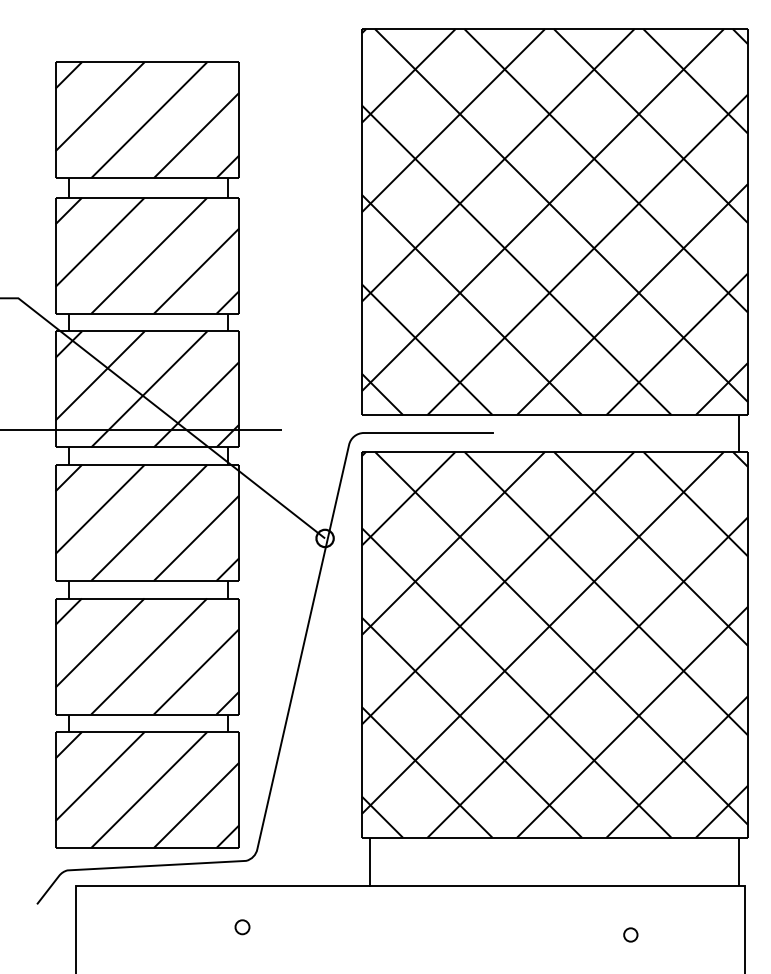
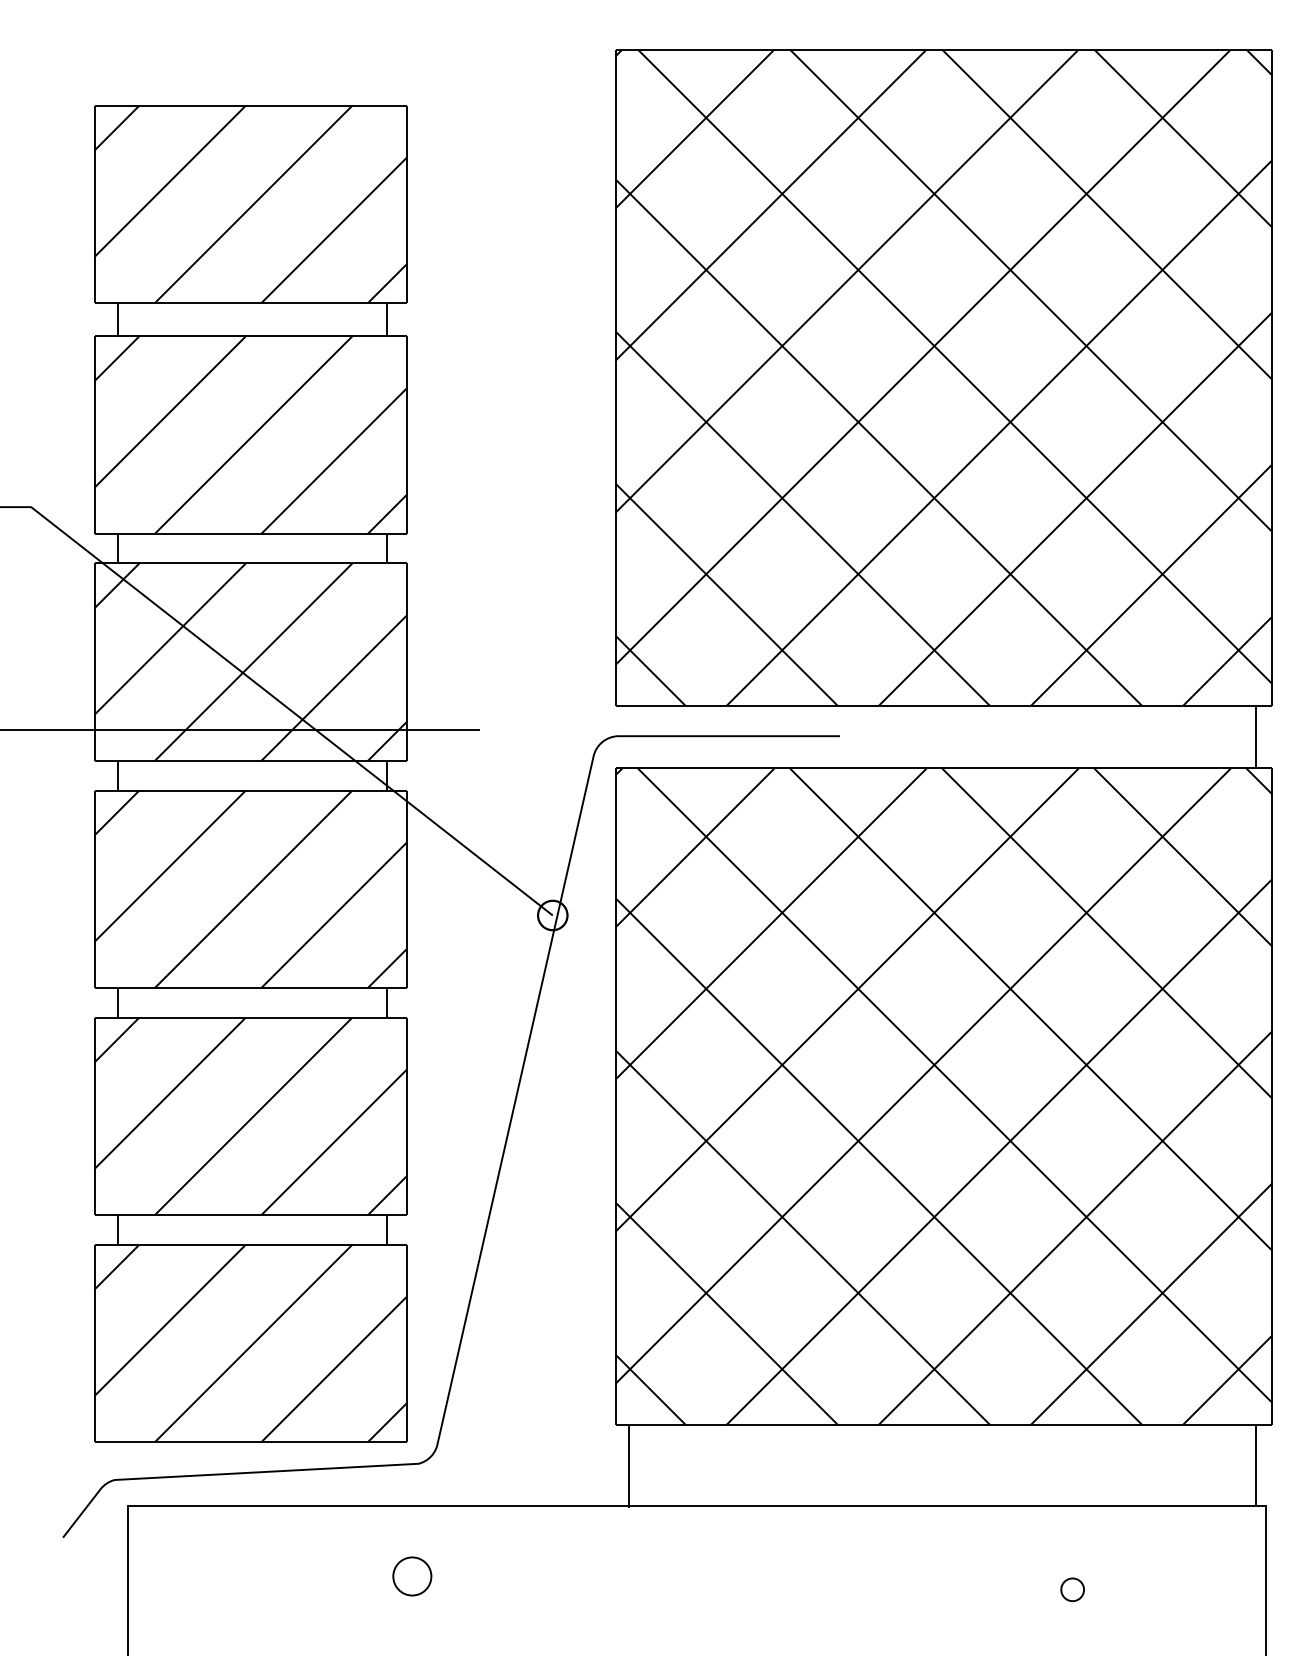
part: (242, 927) -> (412, 1577), size x1.6

